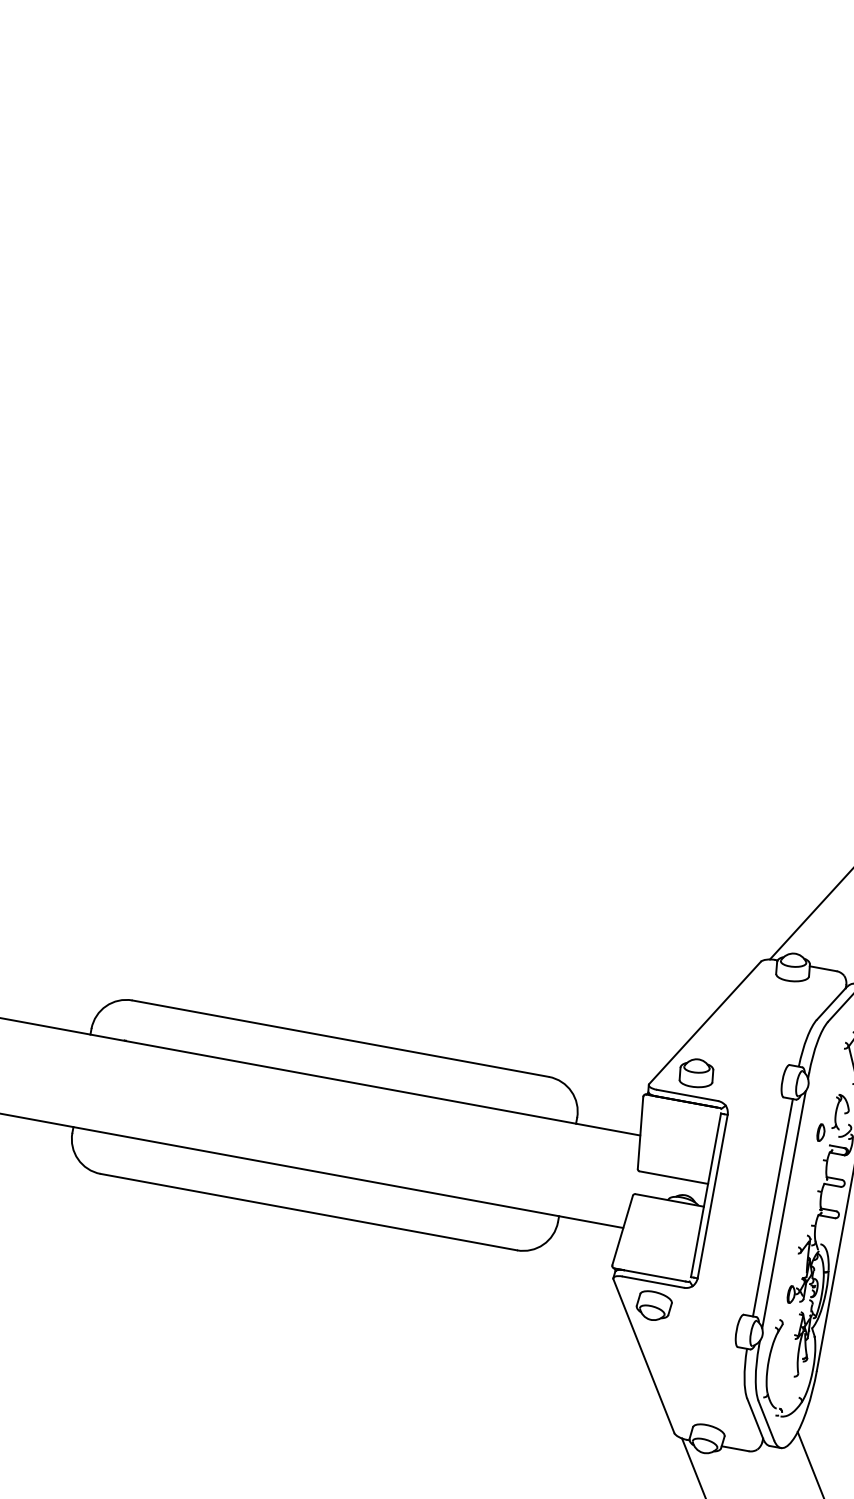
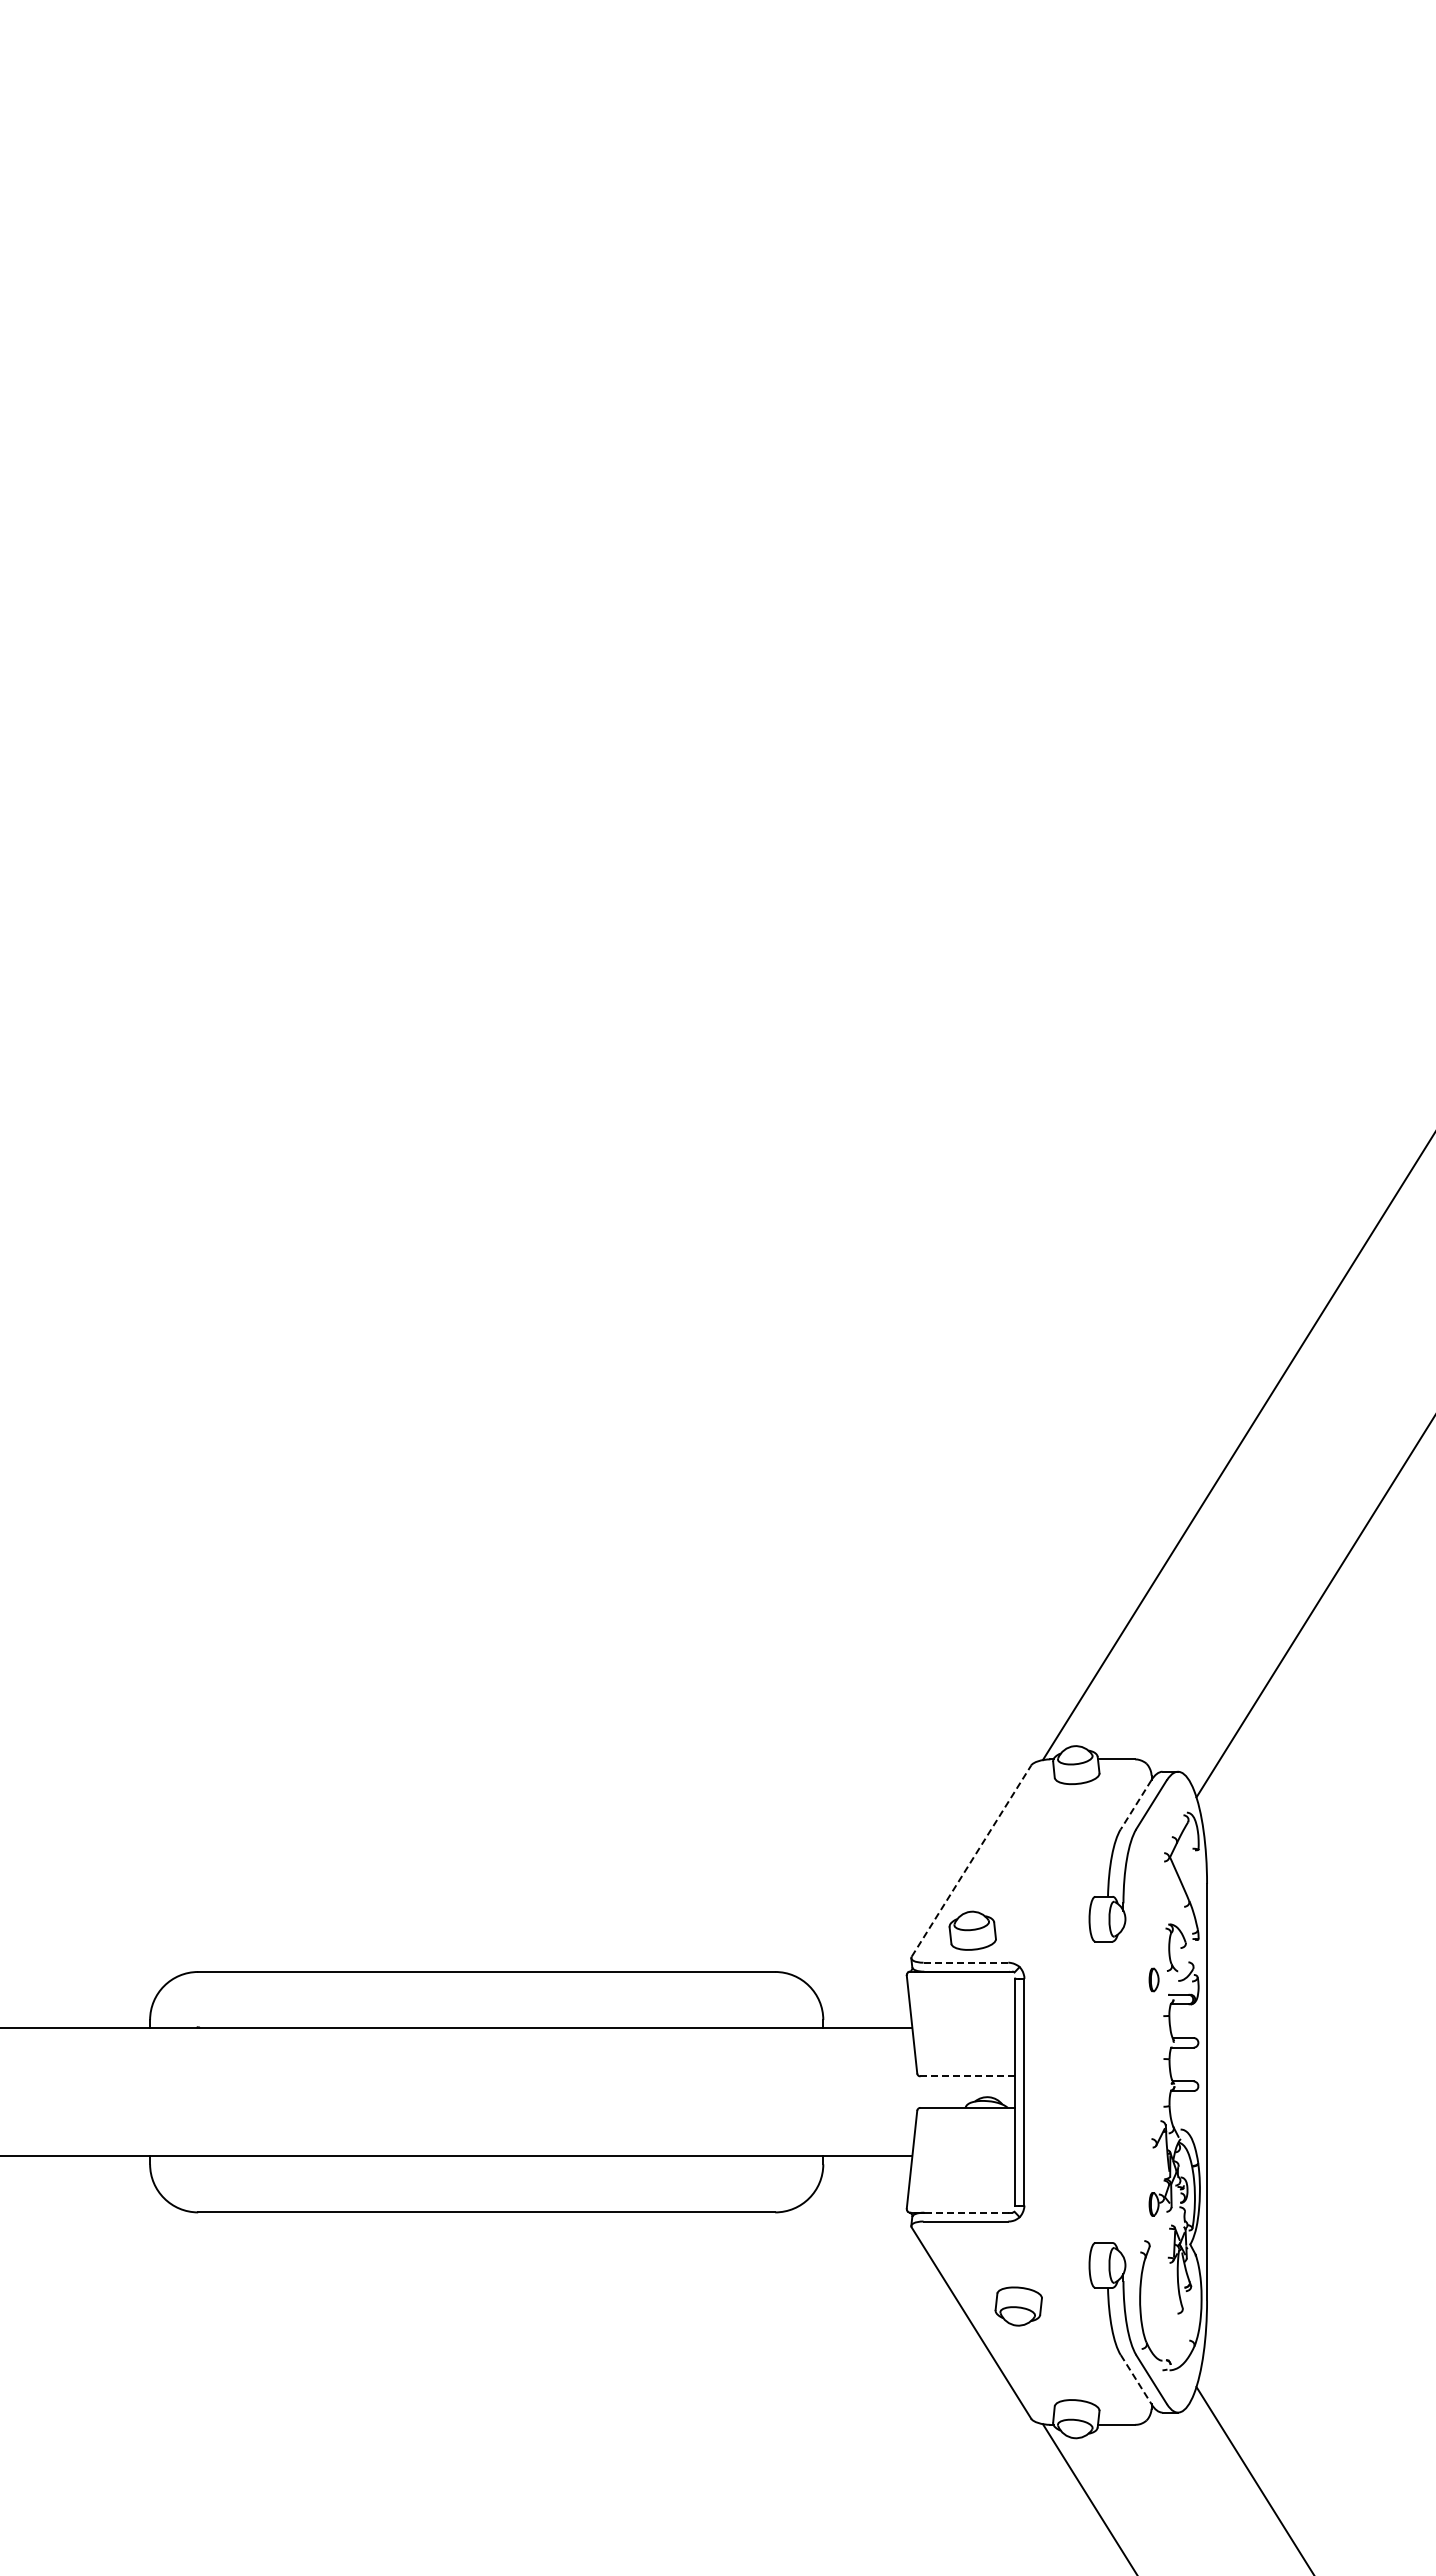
line: (831, 1003) -> (1136, 1804), solid -> dashed
line: (705, 1023) -> (971, 1861), solid -> dashed
line: (687, 1095) -> (965, 1962), solid -> dashed
line: (673, 1177) -> (967, 2076), solid -> dashed
line: (772, 1207) -> (1107, 2092), removed
line: (784, 1209) -> (1123, 2091), removed
line: (654, 1275) -> (966, 2212), solid -> dashed
part: (653, 1306) -> (1018, 2306), moved
line: (755, 1418) -> (1136, 2379), solid -> dashed

